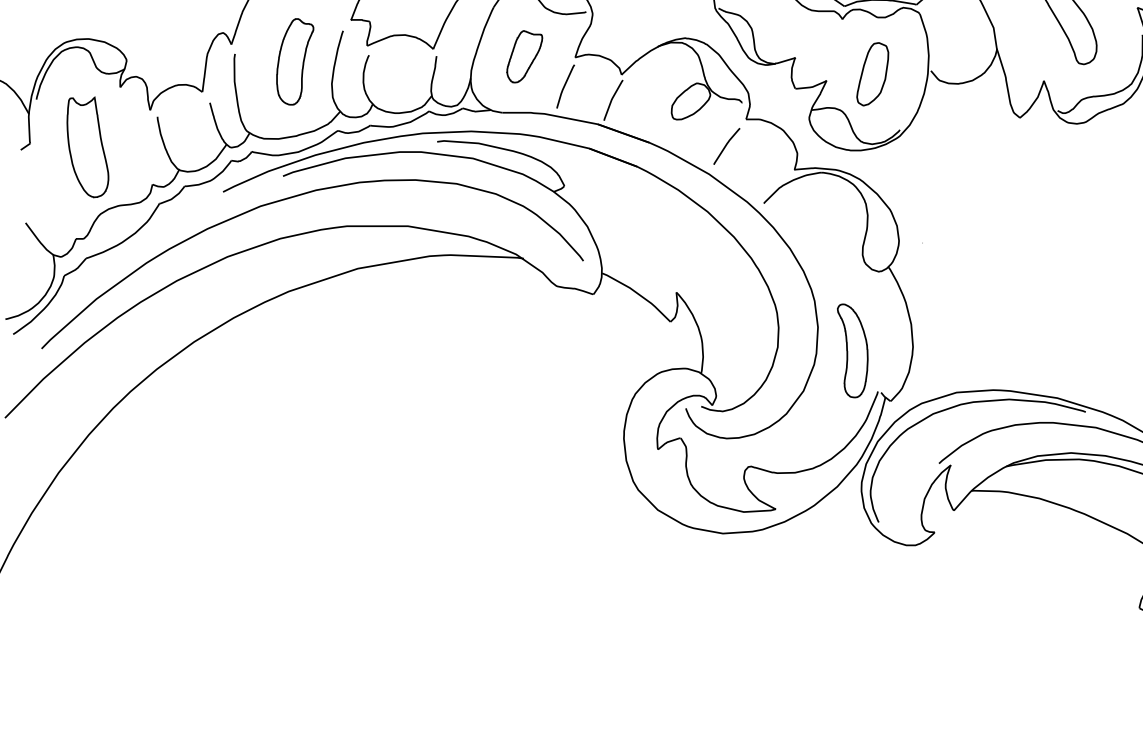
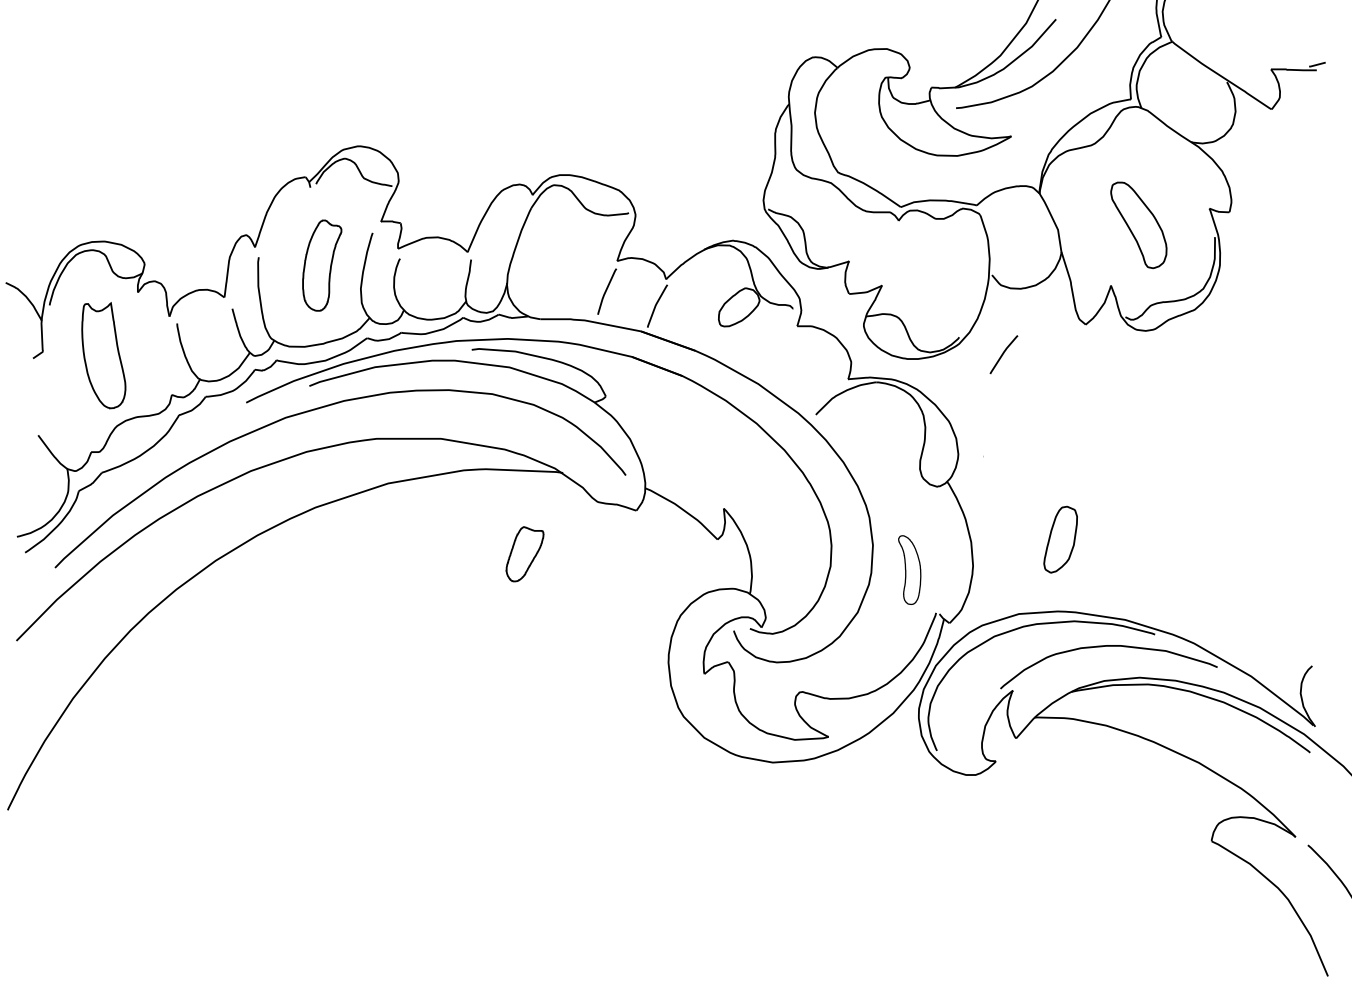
part: (524, 56) -> (524, 554), moved
part: (872, 74) -> (1060, 539), moved
curve: (726, 146) -> (1003, 354), moved
part: (852, 350) -> (909, 569), size x0.7

